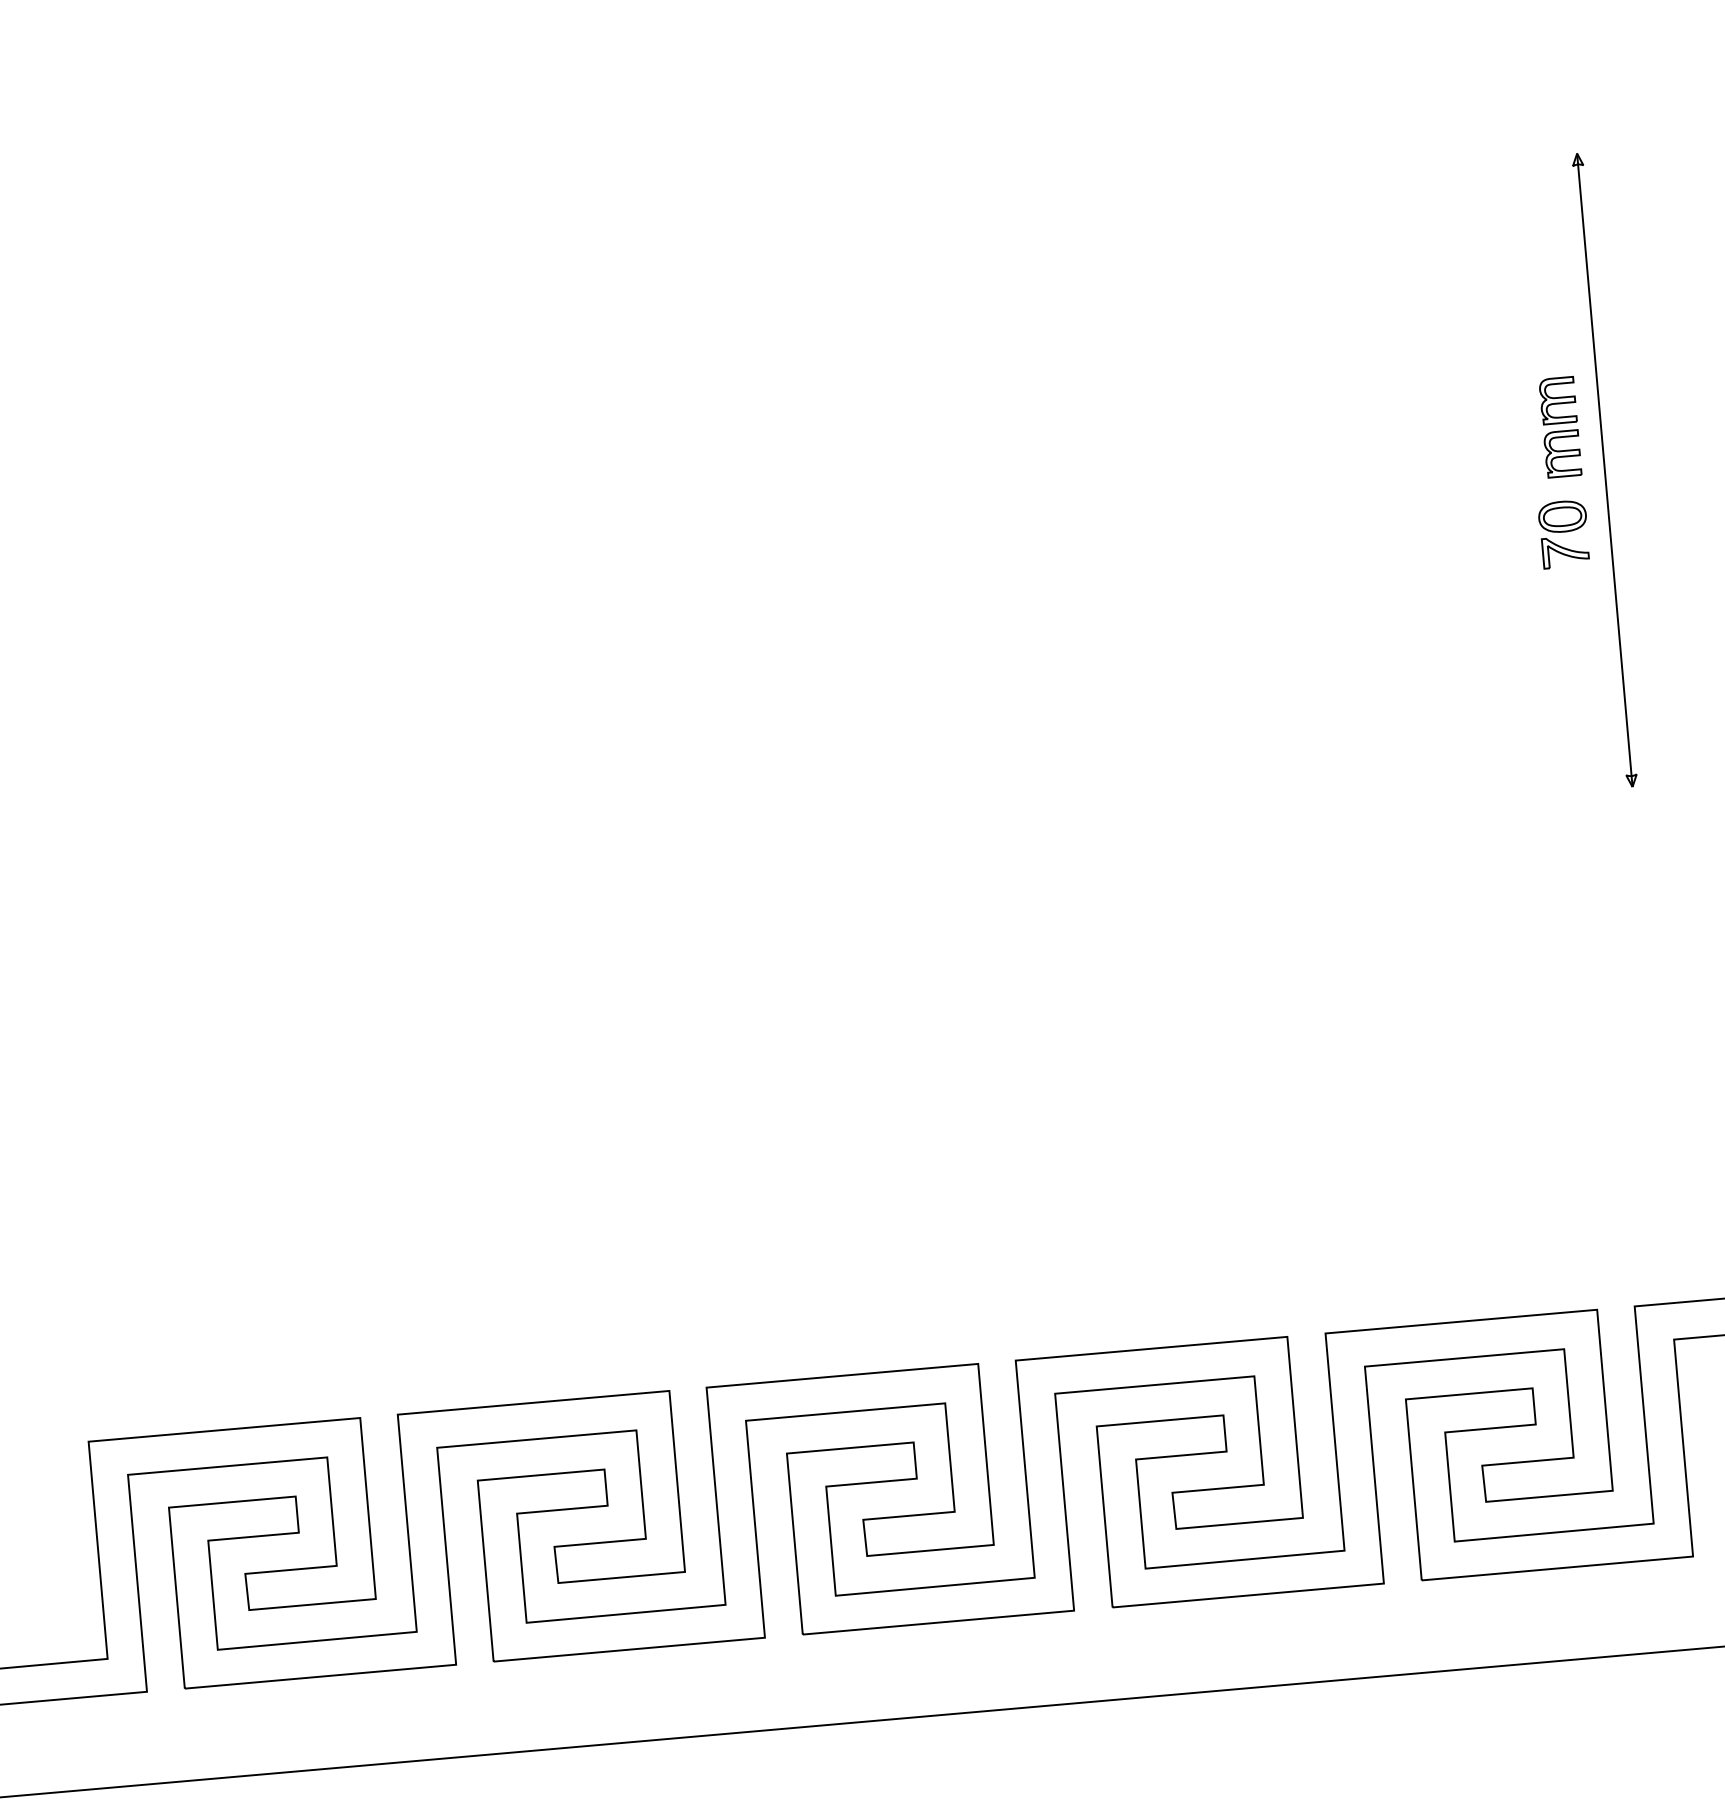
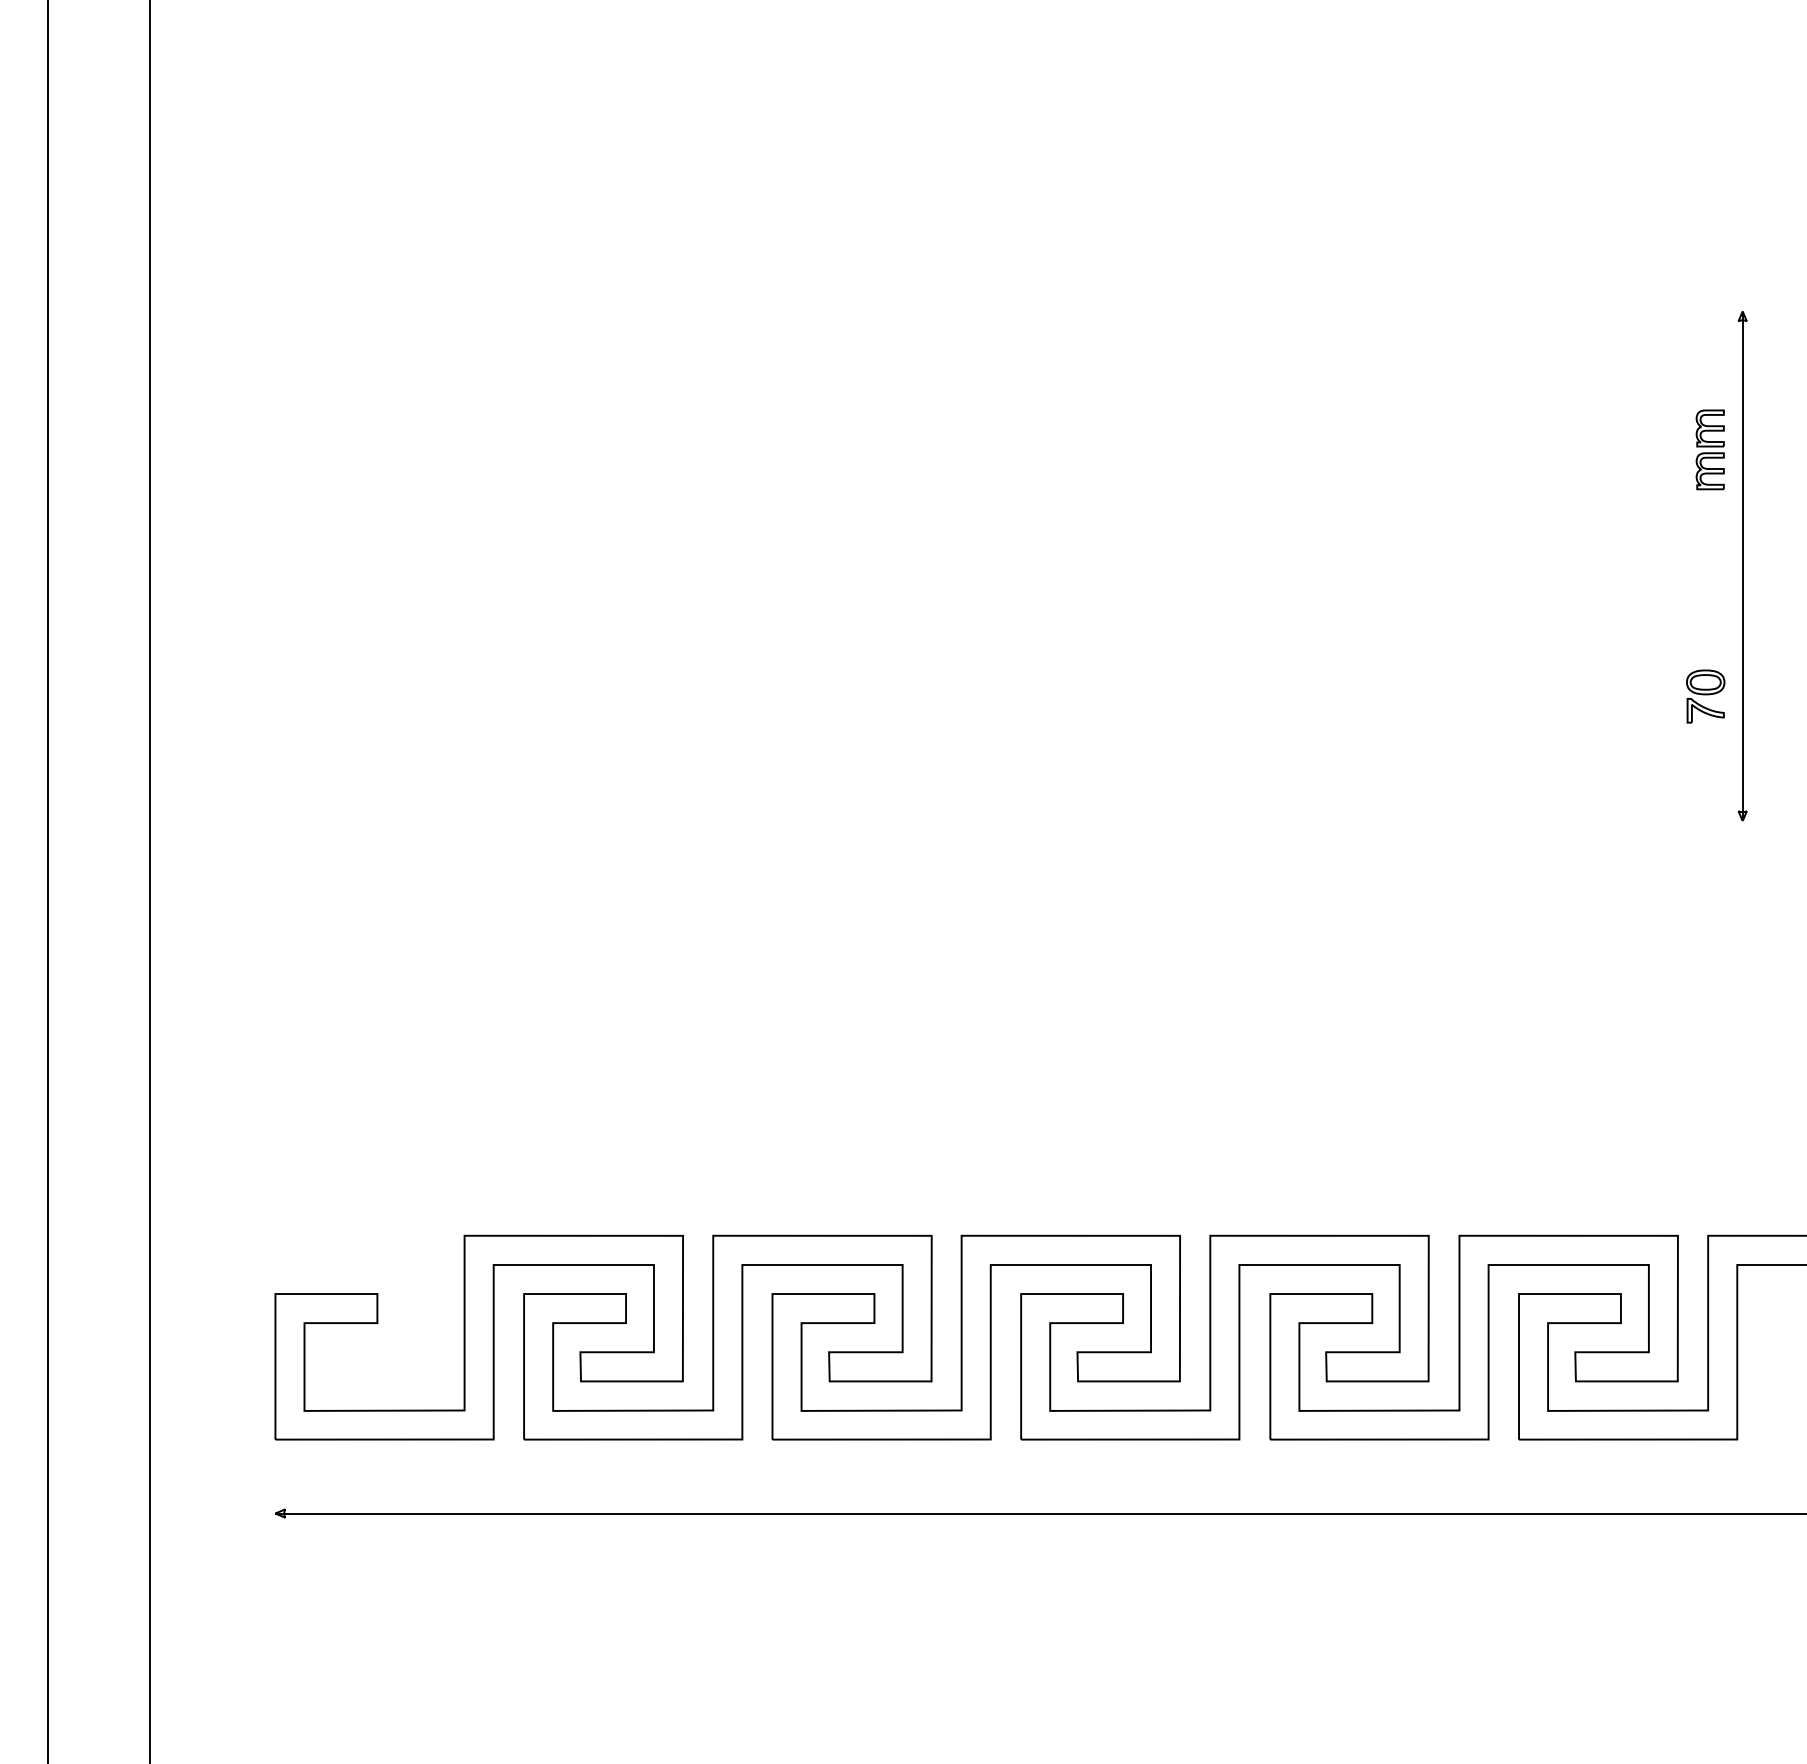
part: (1559, 426) -> (1709, 449), moved
part: (1563, 534) -> (1705, 696), moved

